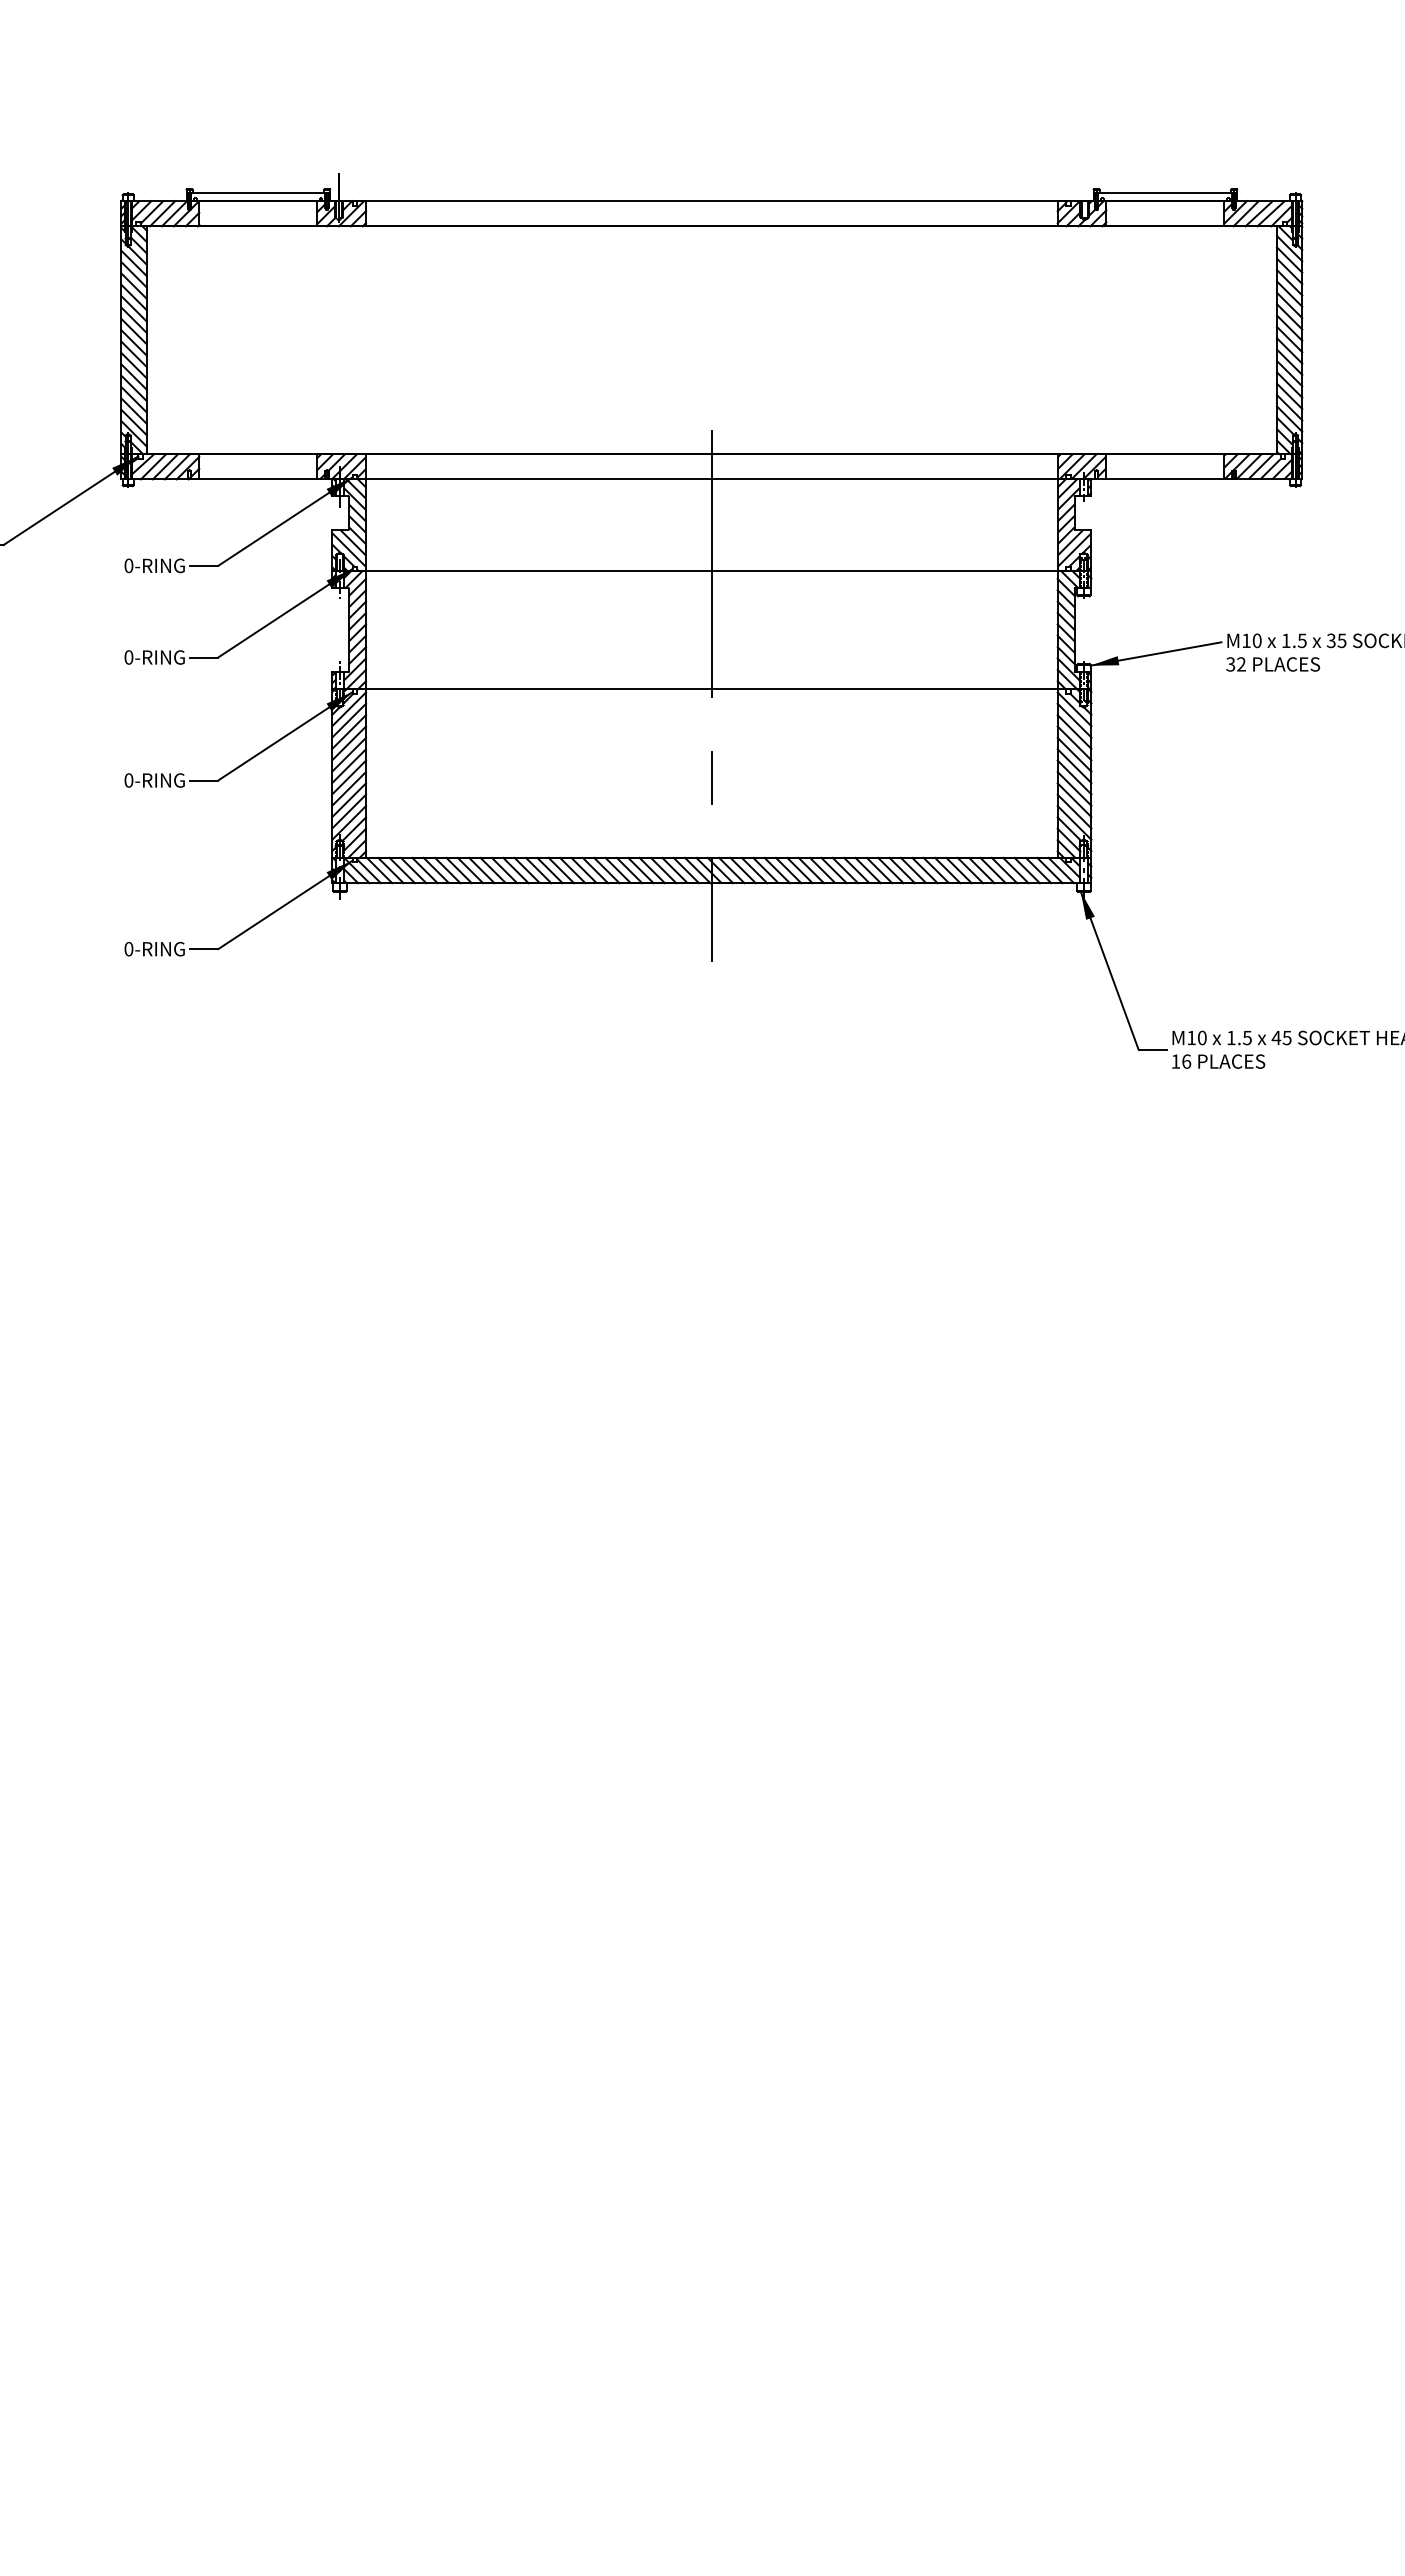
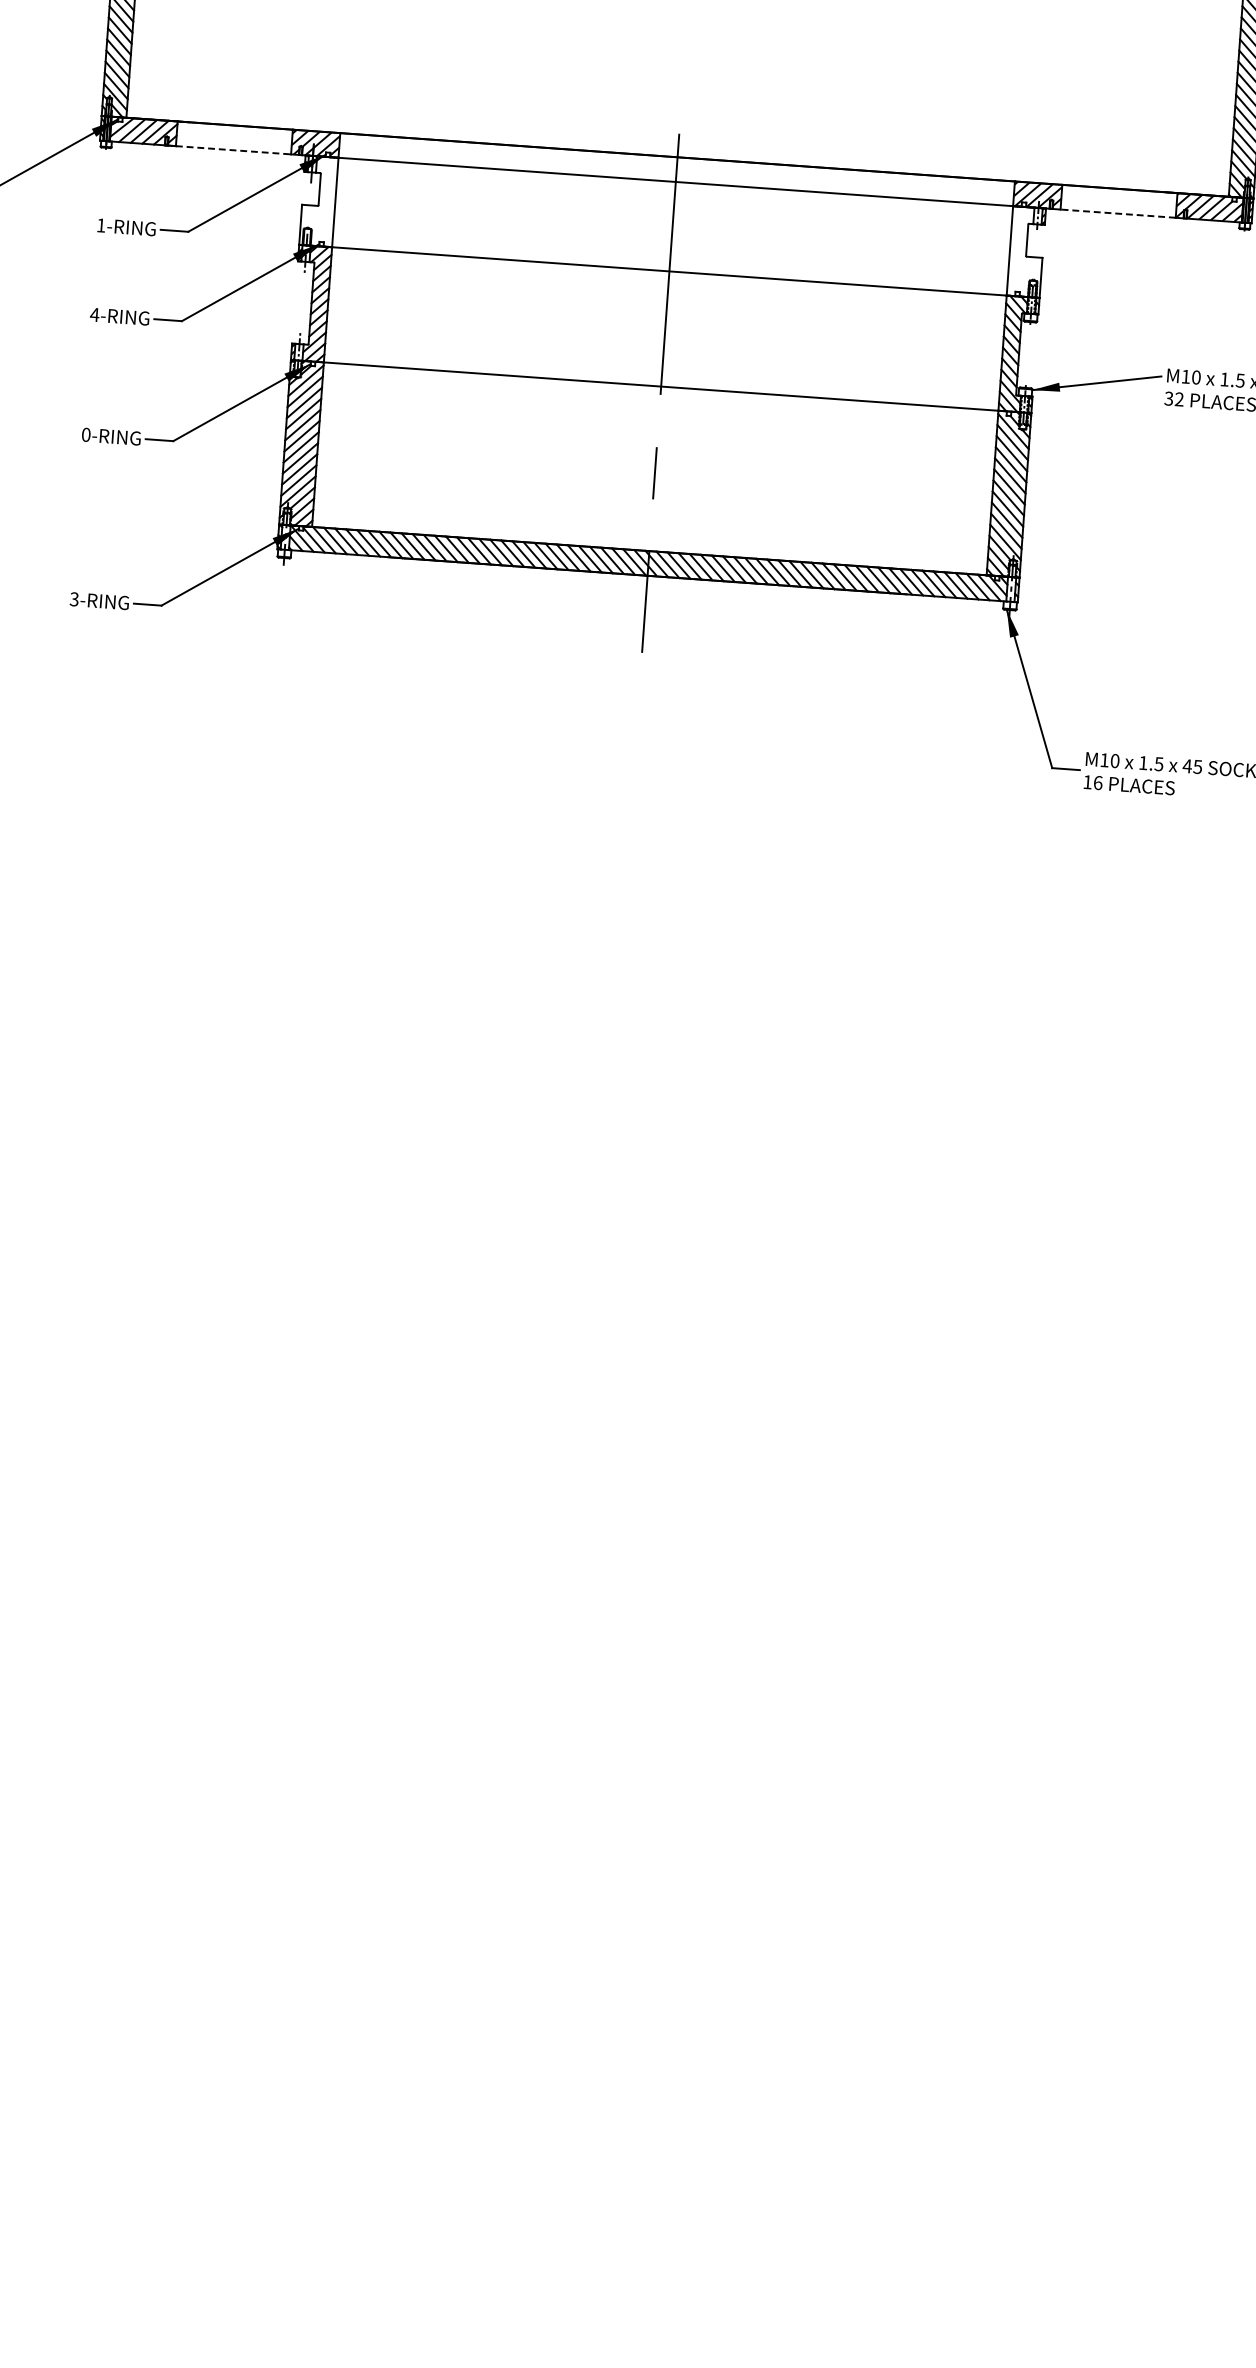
line: (258, 479) -> (233, 150), solid -> dashed
line: (1164, 479) -> (1117, 213), solid -> dashed
hatch: (349, 525) -> (319, 201), removed
hatch: (1074, 525) -> (1026, 252), removed
text: (128, 565) -> (100, 225), 0-RING -> 1-RING
text: (128, 657) -> (94, 314), 0-RING -> 4-RING
text: (128, 949) -> (74, 599), 0-RING -> 3-RING

